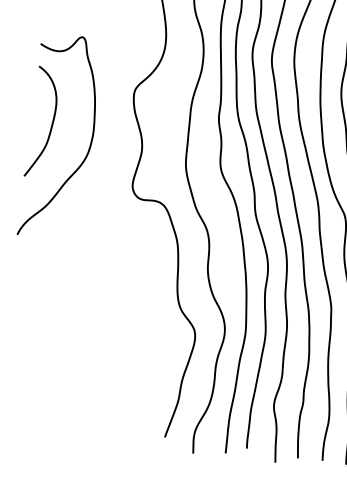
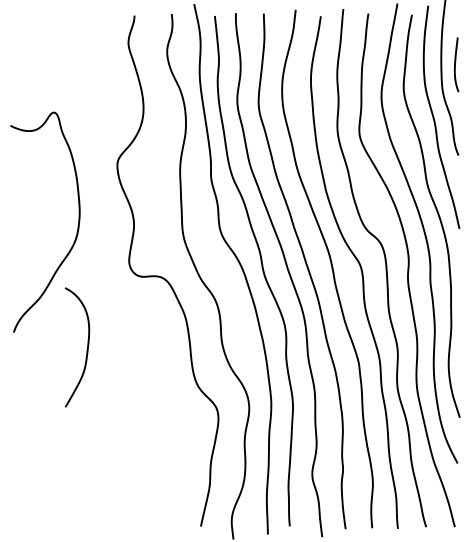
curve: (50, 125) -> (86, 349), moved

